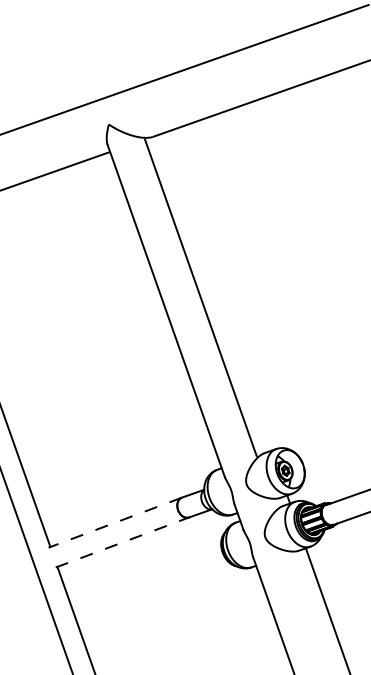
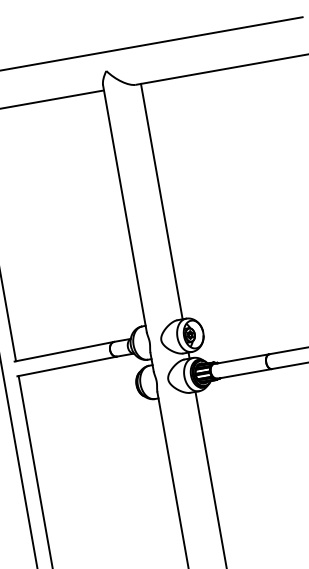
line: (200, 297) -> (161, 201), moved
line: (115, 522) -> (64, 351), dashed -> solid
line: (122, 542) -> (67, 366), dashed -> solid

